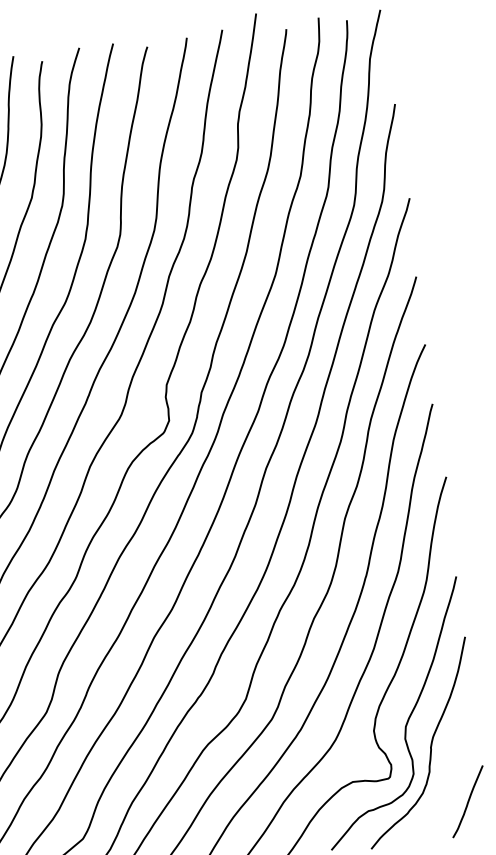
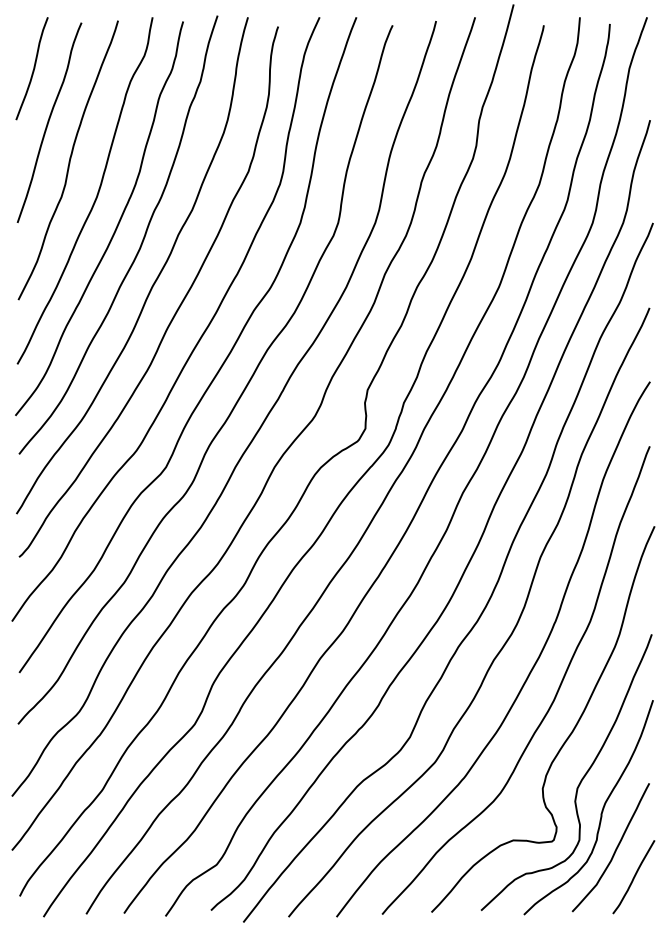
curve: (447, 779) -> (614, 850), added

